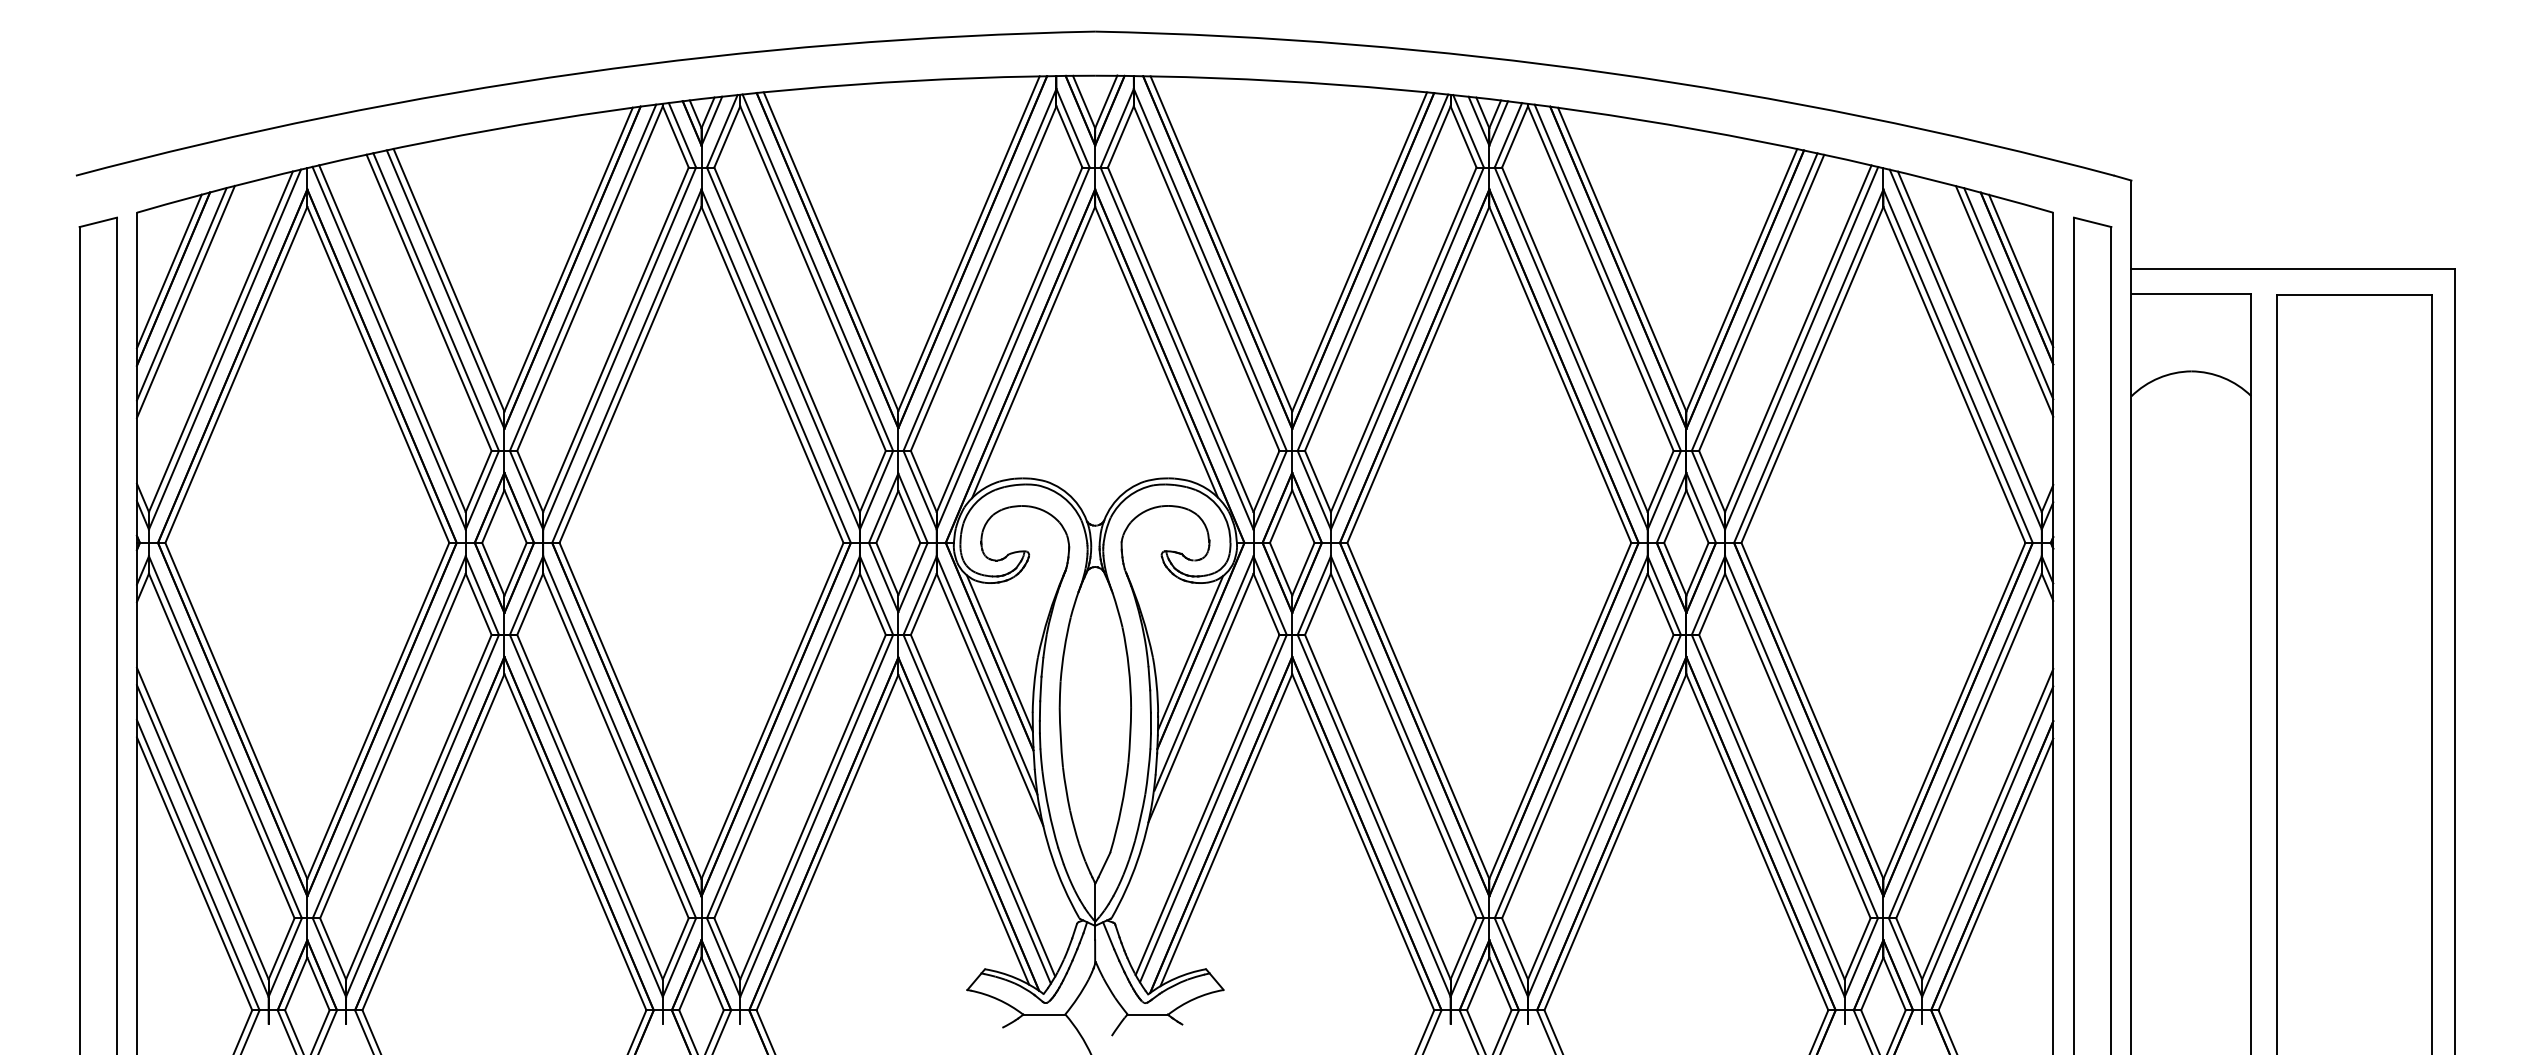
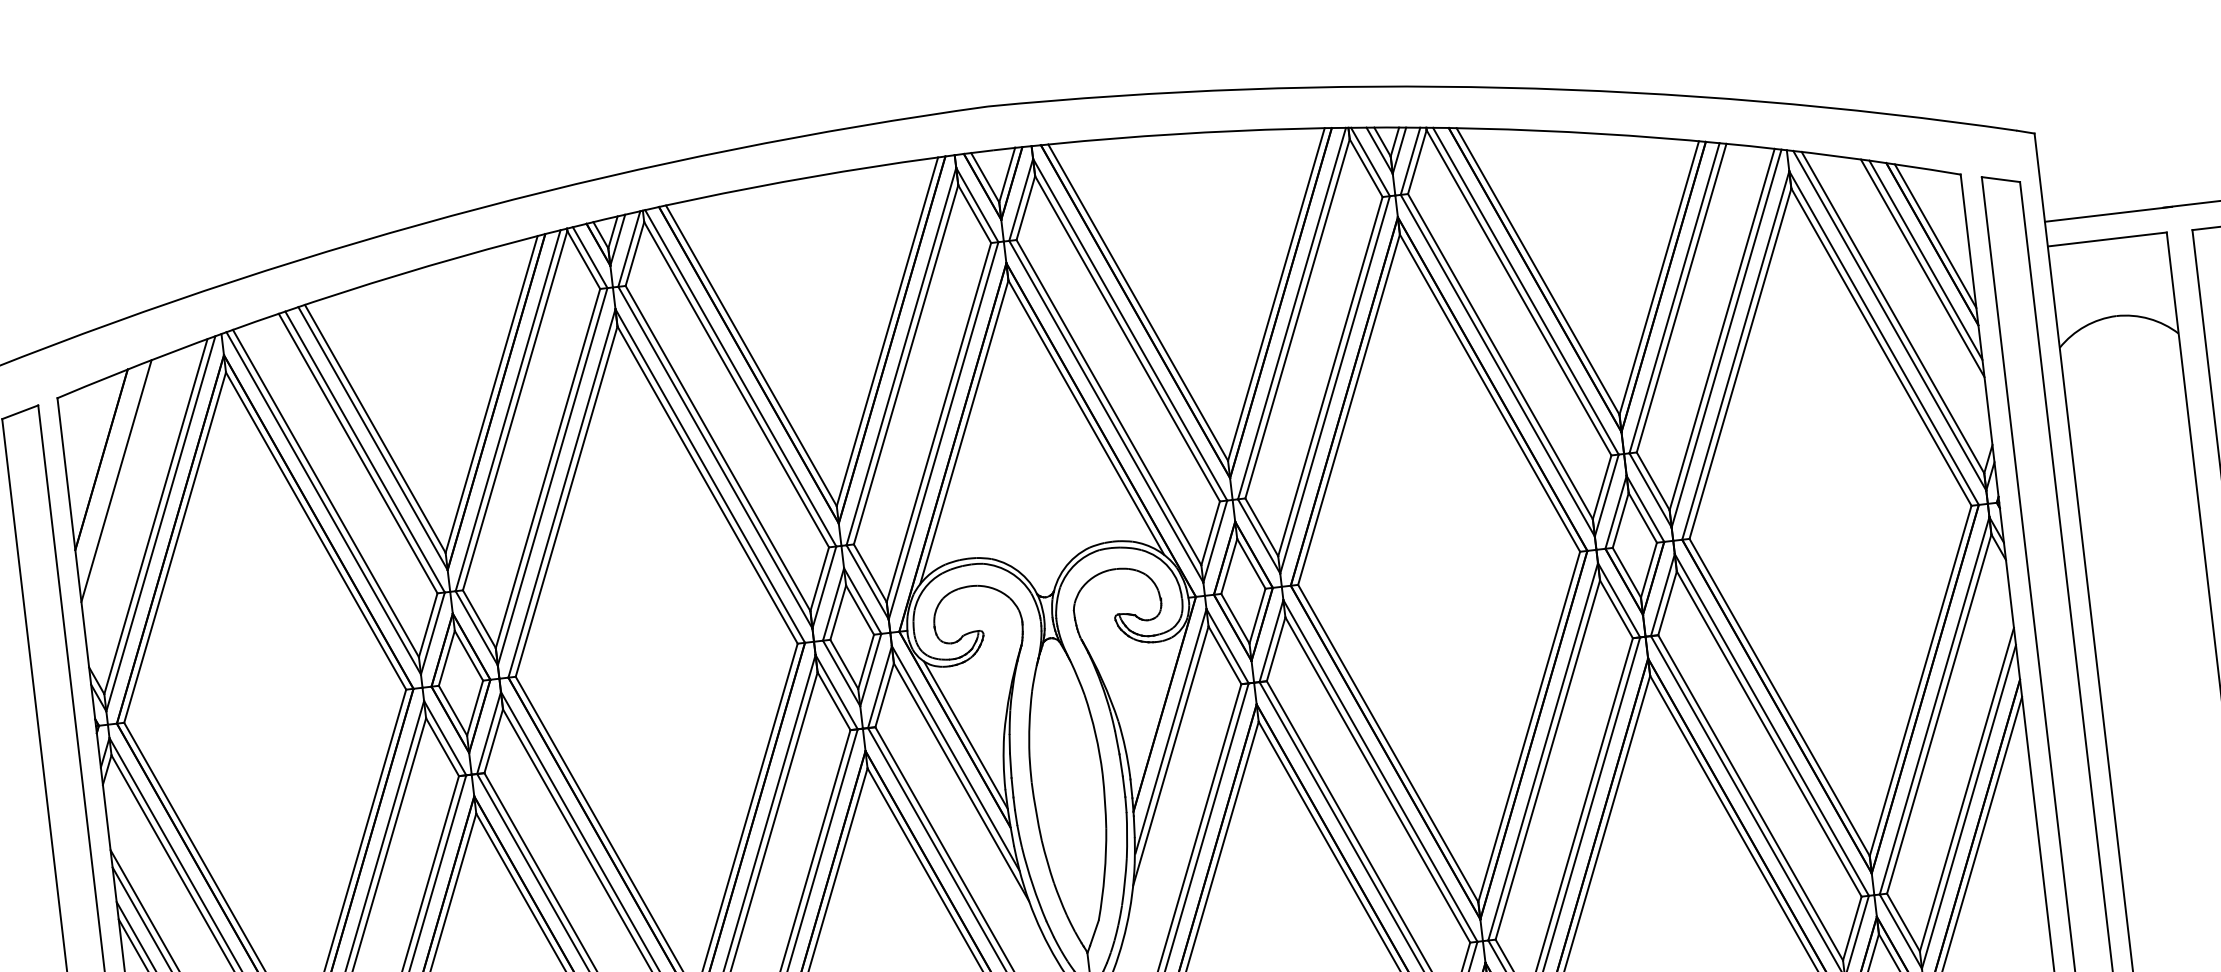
line: (168, 271) -> (95, 452), removed
line: (181, 294) -> (111, 474), removed
line: (1190, 652) -> (1155, 712), removed

